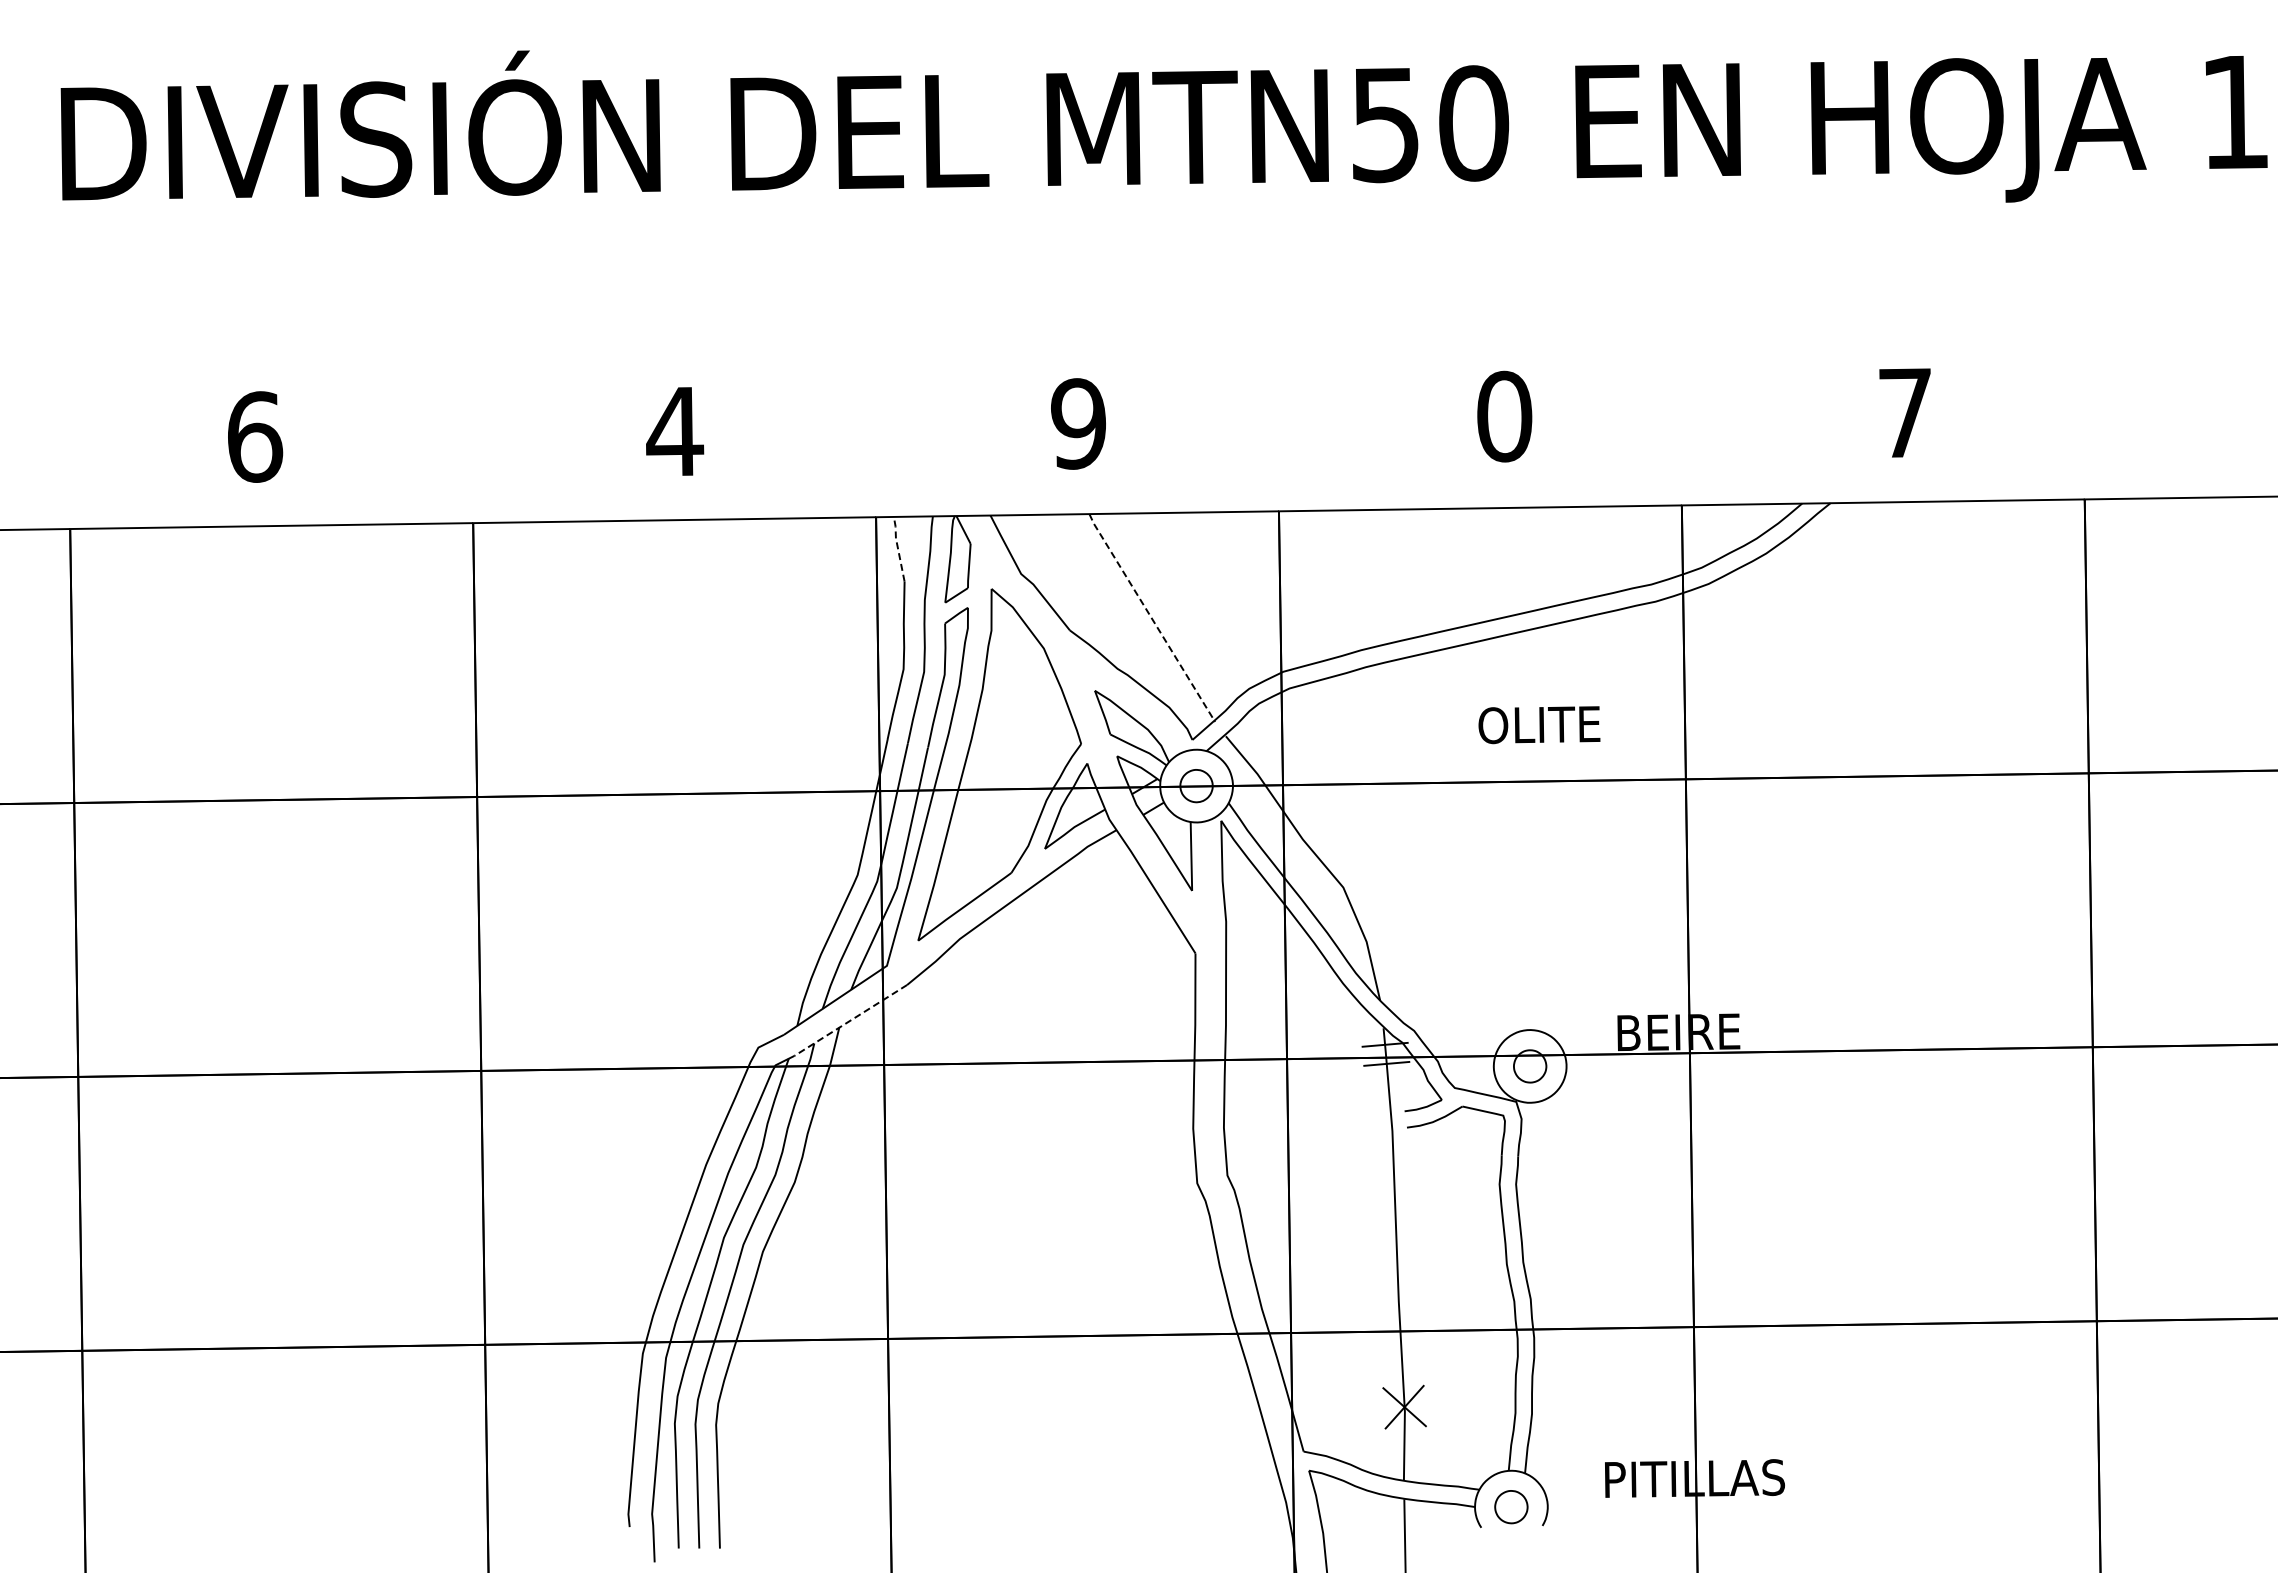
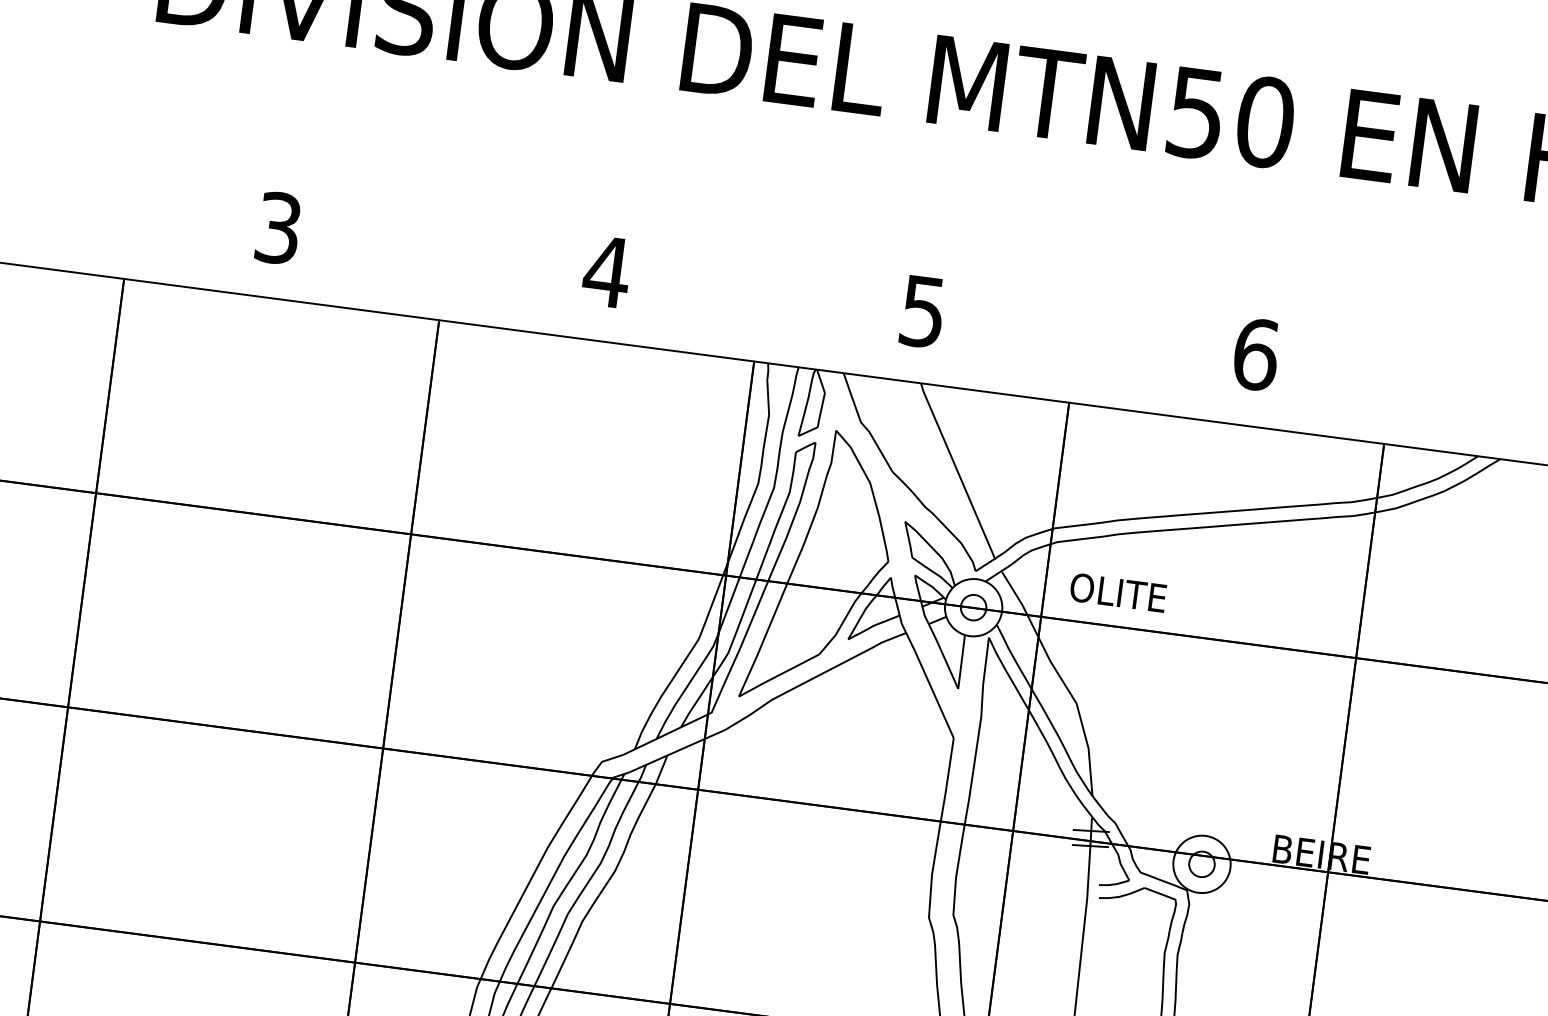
text: (1504, 416) -> (1255, 354), 0 -> 6
text: (1078, 423) -> (922, 311), 9 -> 5
text: (255, 437) -> (279, 228), 6 -> 3
line: (897, 547) -> (767, 387), dashed -> solid
line: (1151, 618) -> (957, 471), dashed -> solid
text: (1539, 725) -> (1118, 593), moved
line: (850, 1020) -> (676, 751), dashed -> solid

